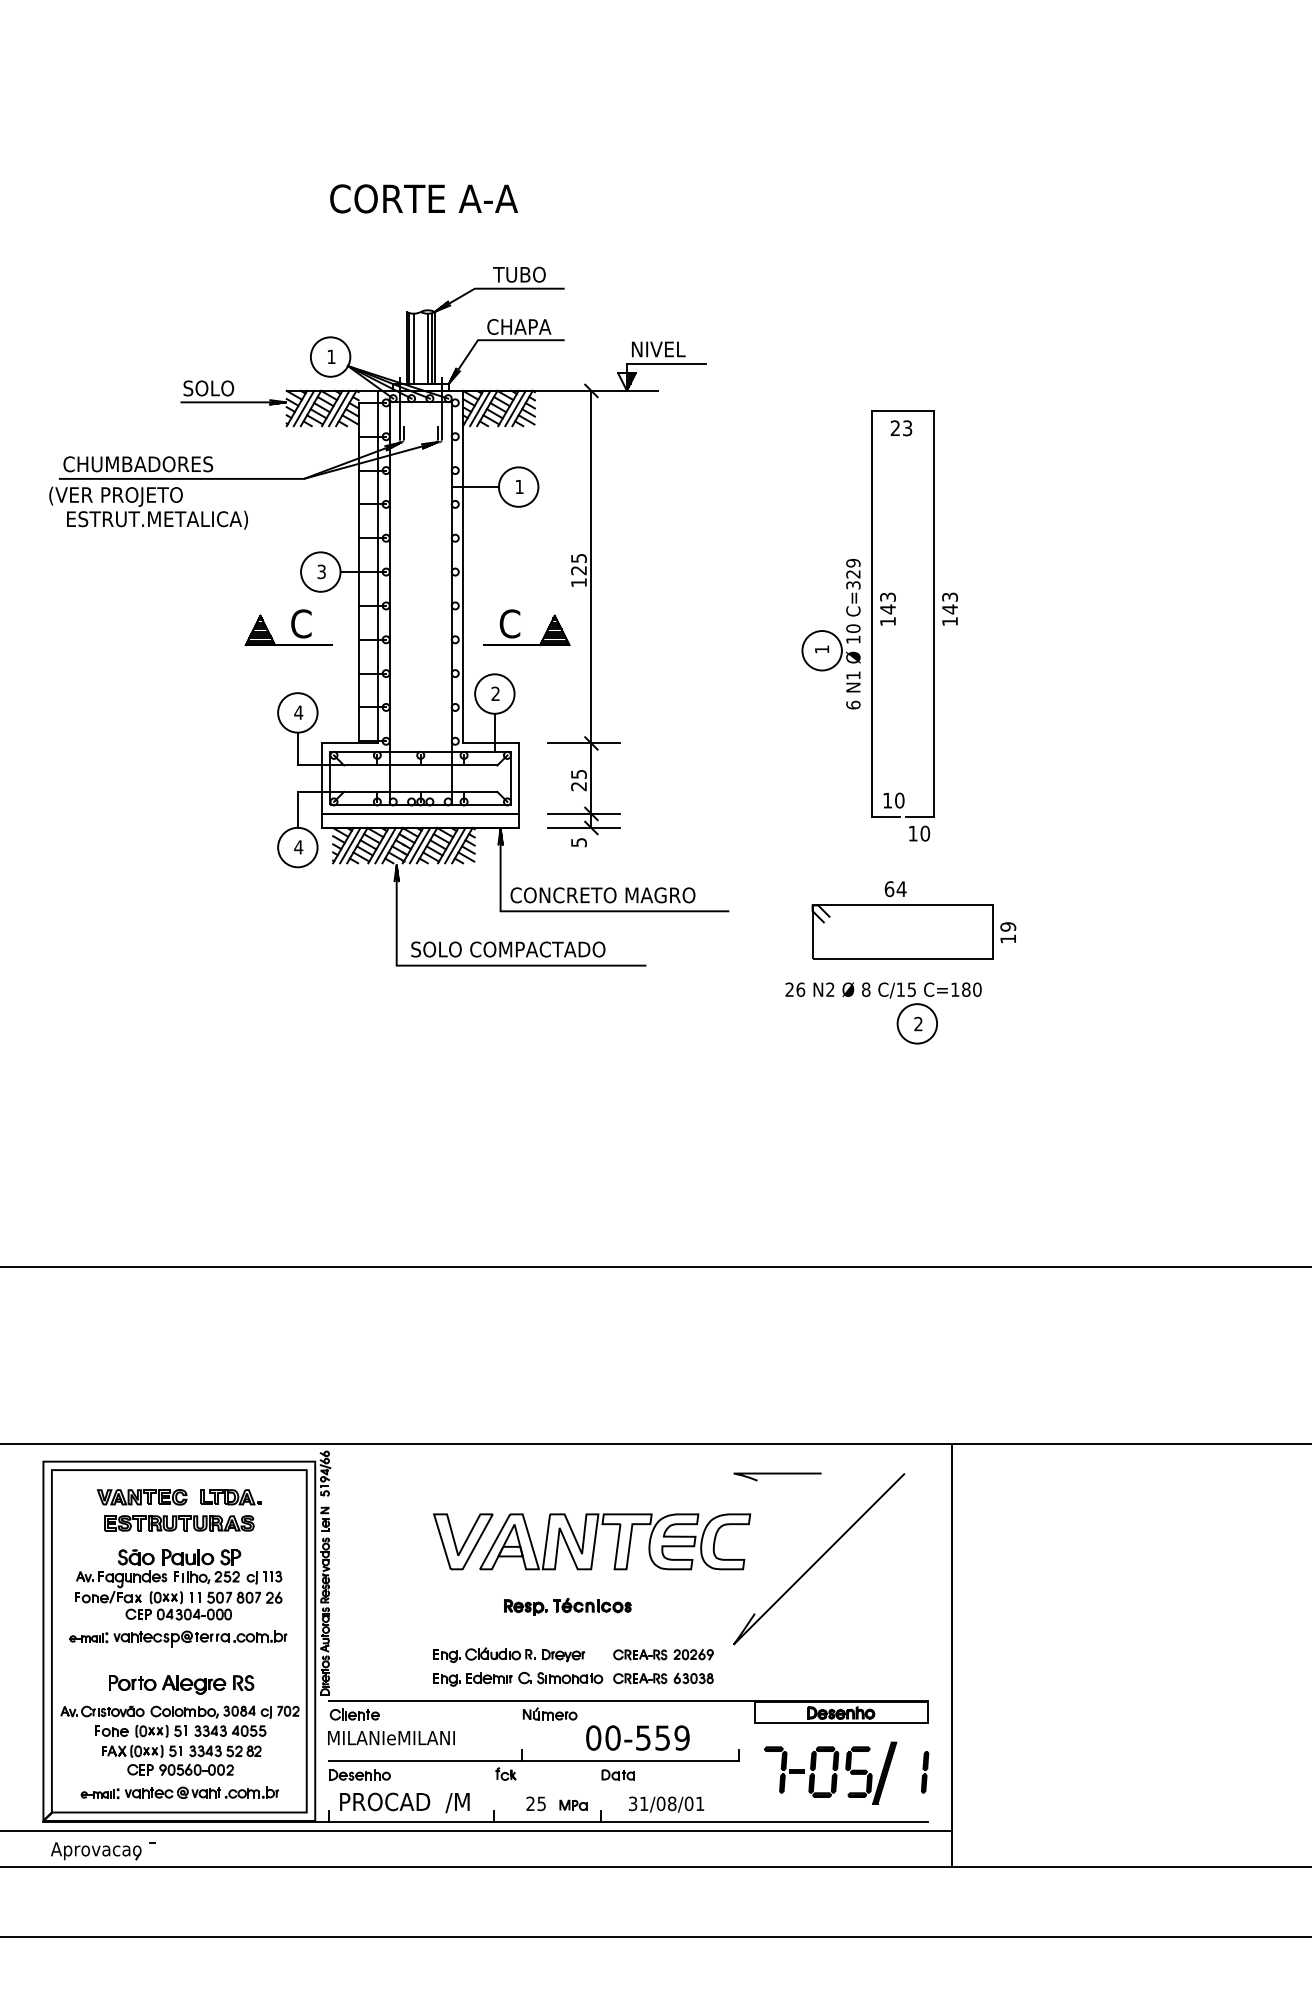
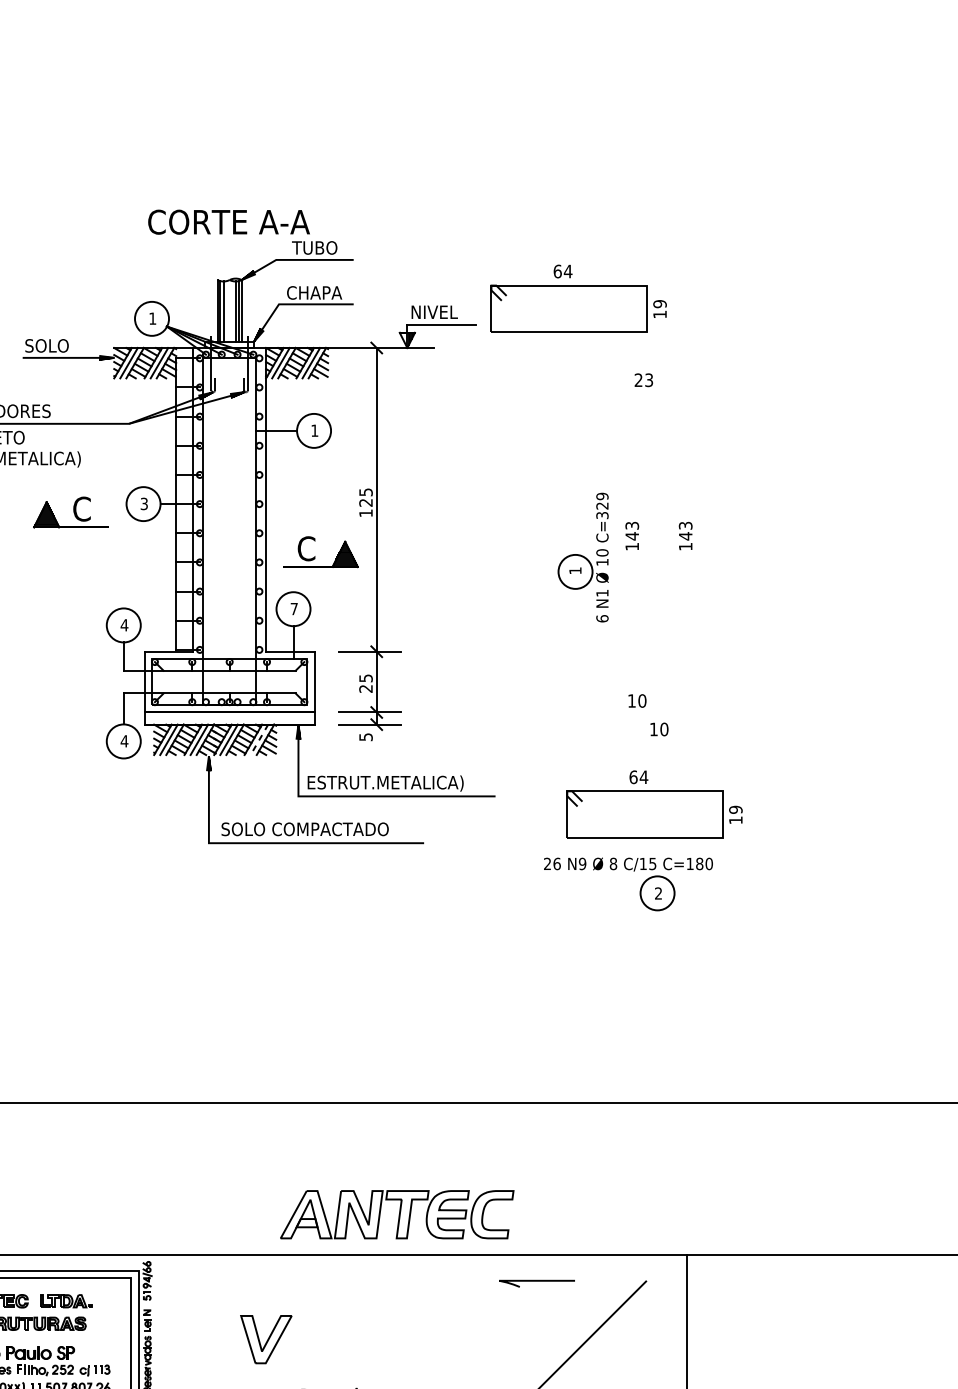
text: (423, 198) -> (228, 221), moved
part: (825, 333) -> (578, 298), added
part: (872, 613) -> (618, 539), removed
part: (288, 627) -> (70, 512), moved
text: (495, 693) -> (294, 608), 2 -> 7
line: (455, 846) -> (259, 740), solid -> dashed
text: (602, 896) -> (386, 783), CONCRETO MAGRO -> ESTRUT.METALICA)
text: (830, 989) -> (582, 863), N2 -> N9
part: (615, 1541) -> (397, 1214), moved

